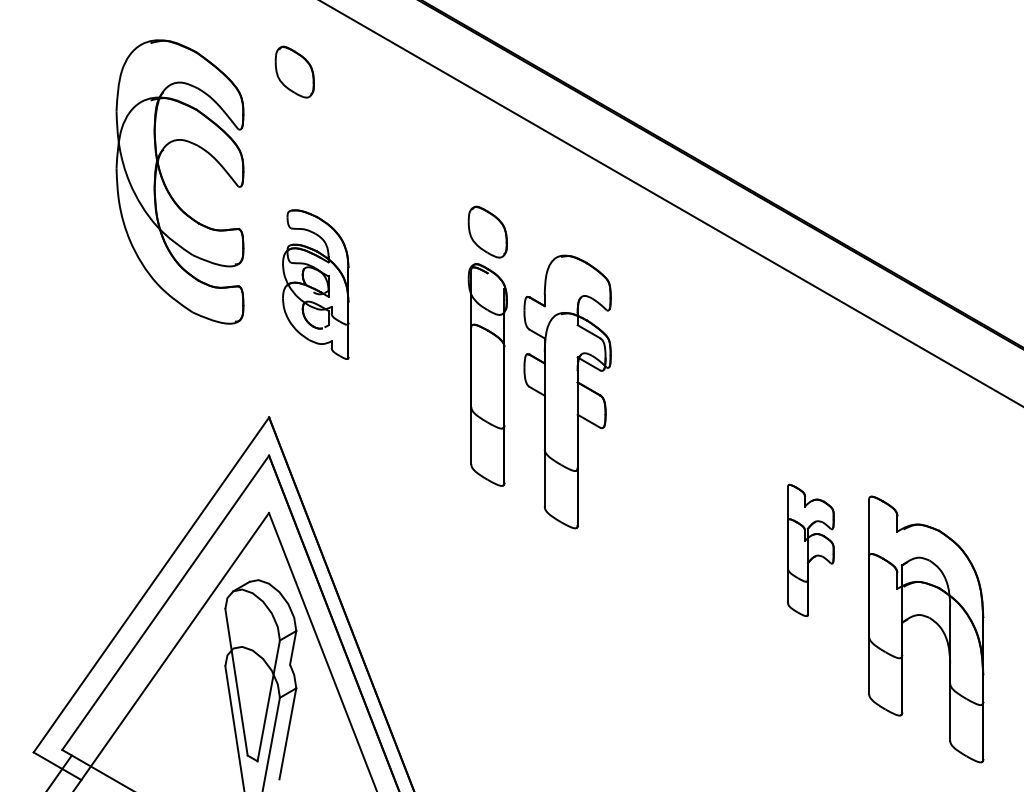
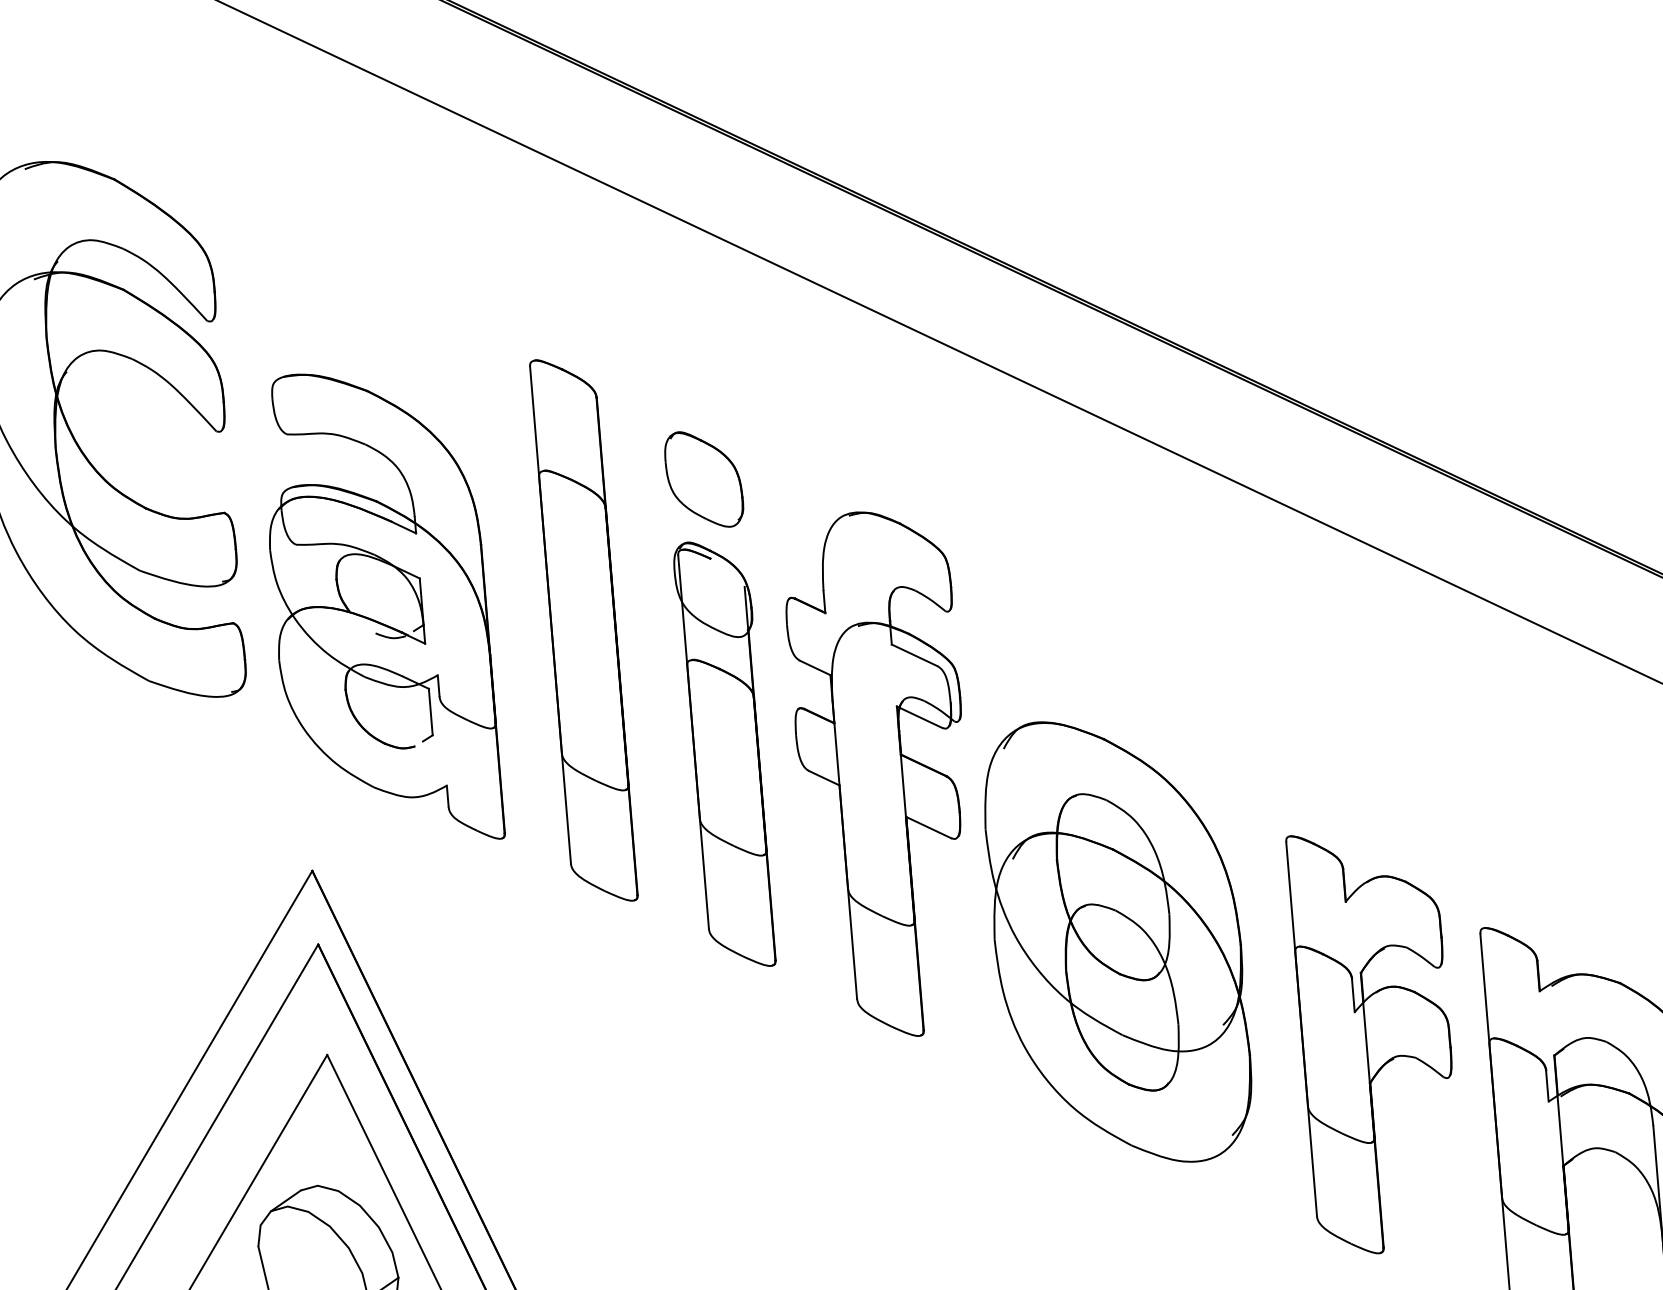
part: (294, 71) -> (306, 200), removed
part: (315, 284) -> (380, 607), size x1.67
part: (419, 304) -> (583, 629), added
part: (681, 487) -> (1117, 940), added
part: (810, 550) -> (1375, 1041), size x1.67

